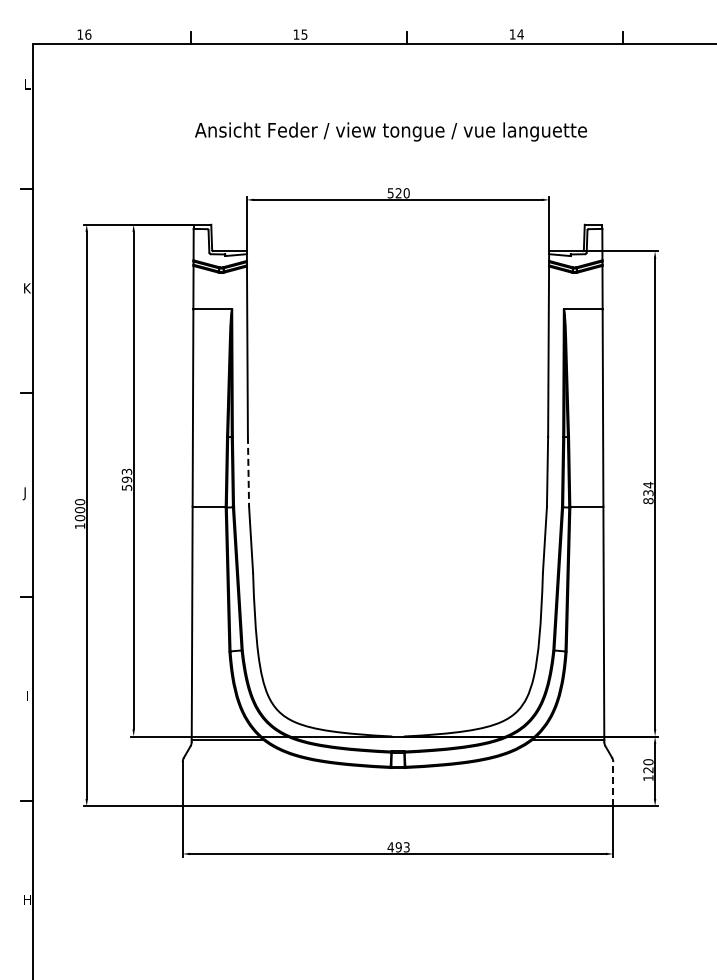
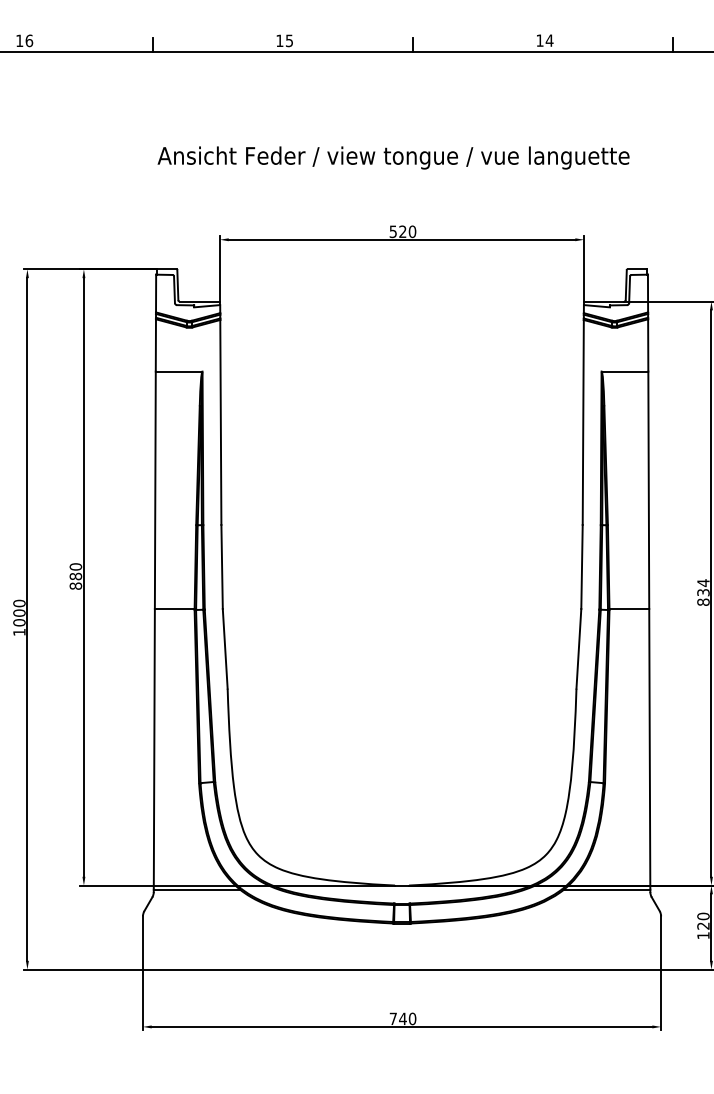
line: (248, 471) -> (222, 566), dashed -> solid
text: (126, 479) -> (75, 576), 593 -> 880
line: (613, 783) -> (661, 942), dashed -> solid
text: (398, 847) -> (402, 1019), 493 -> 740

